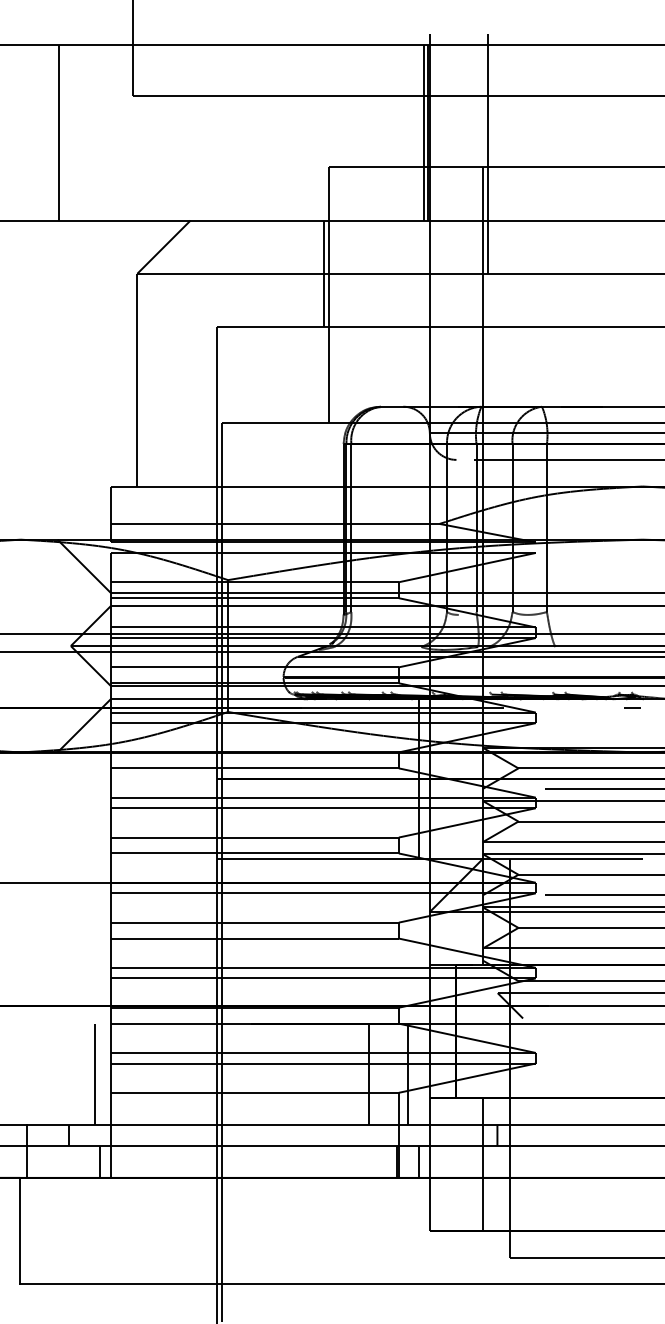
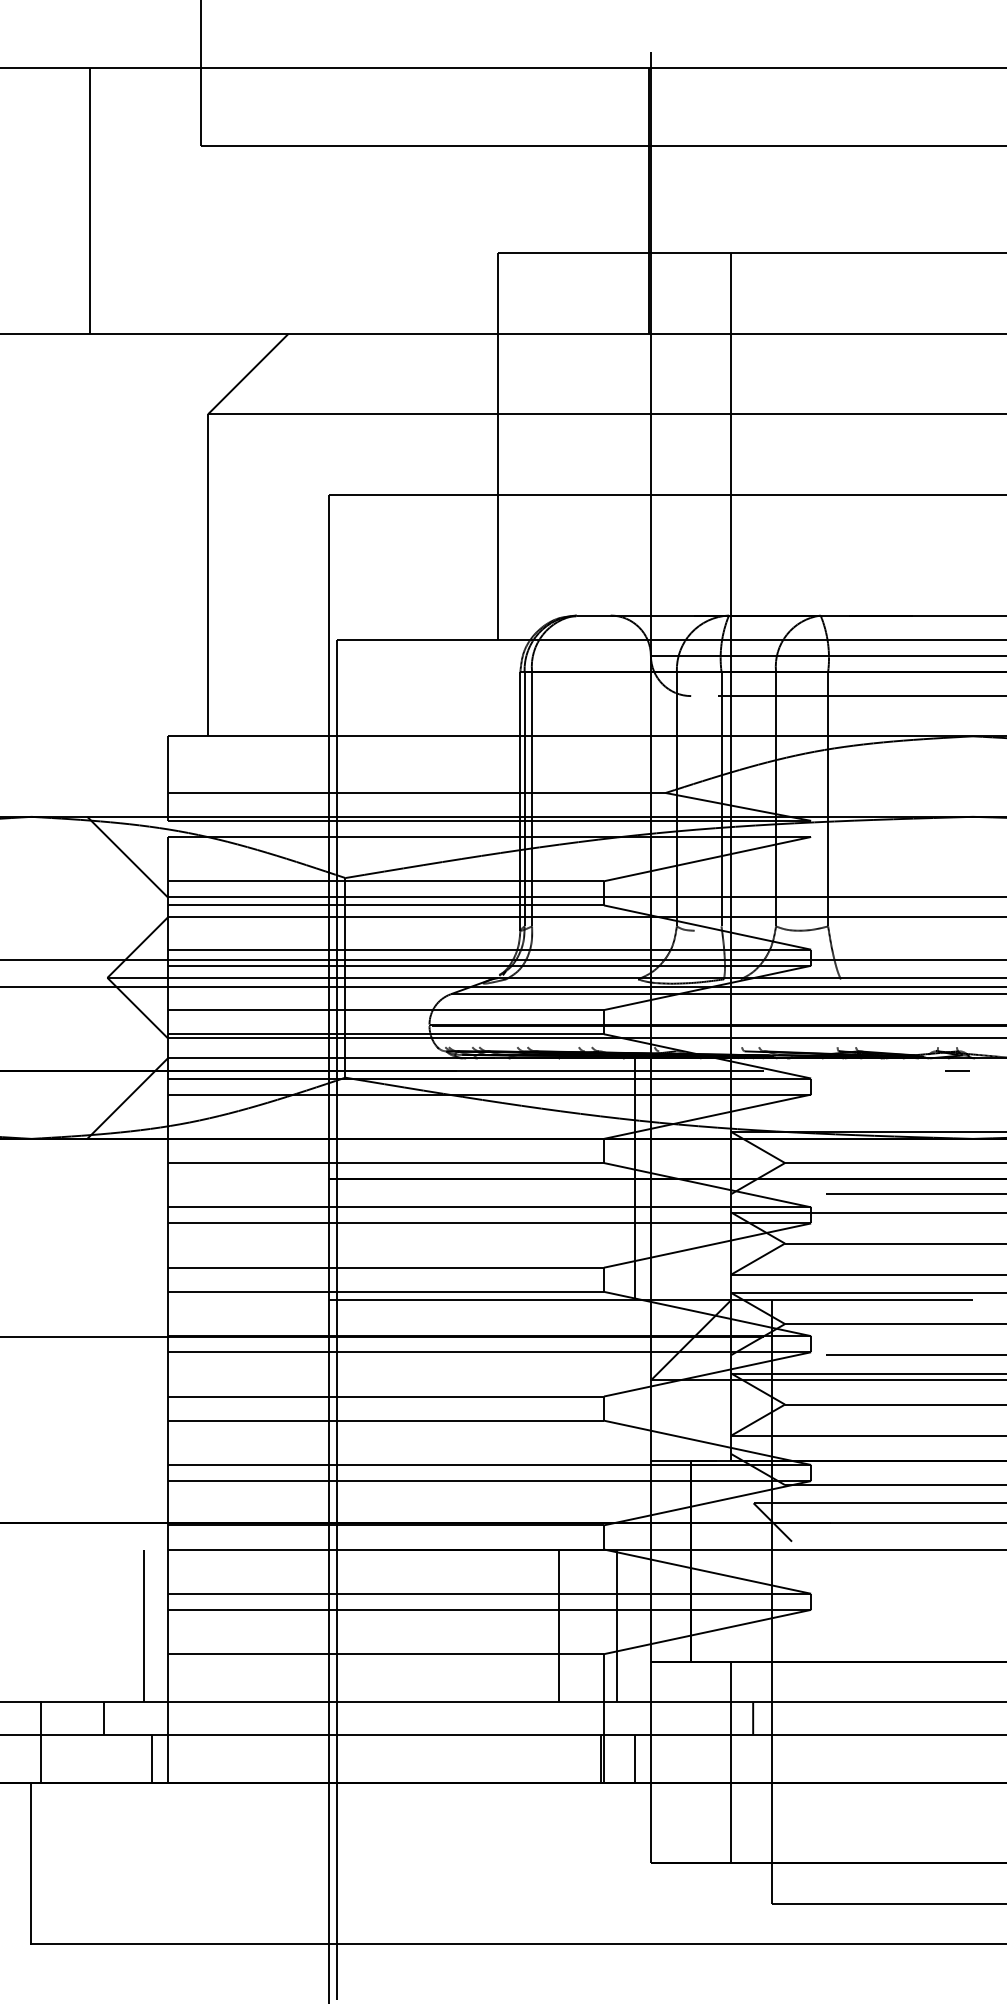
line: (423, 132) -> (641, 200), removed
line: (487, 153) -> (738, 232), removed
line: (323, 273) -> (489, 413), removed

